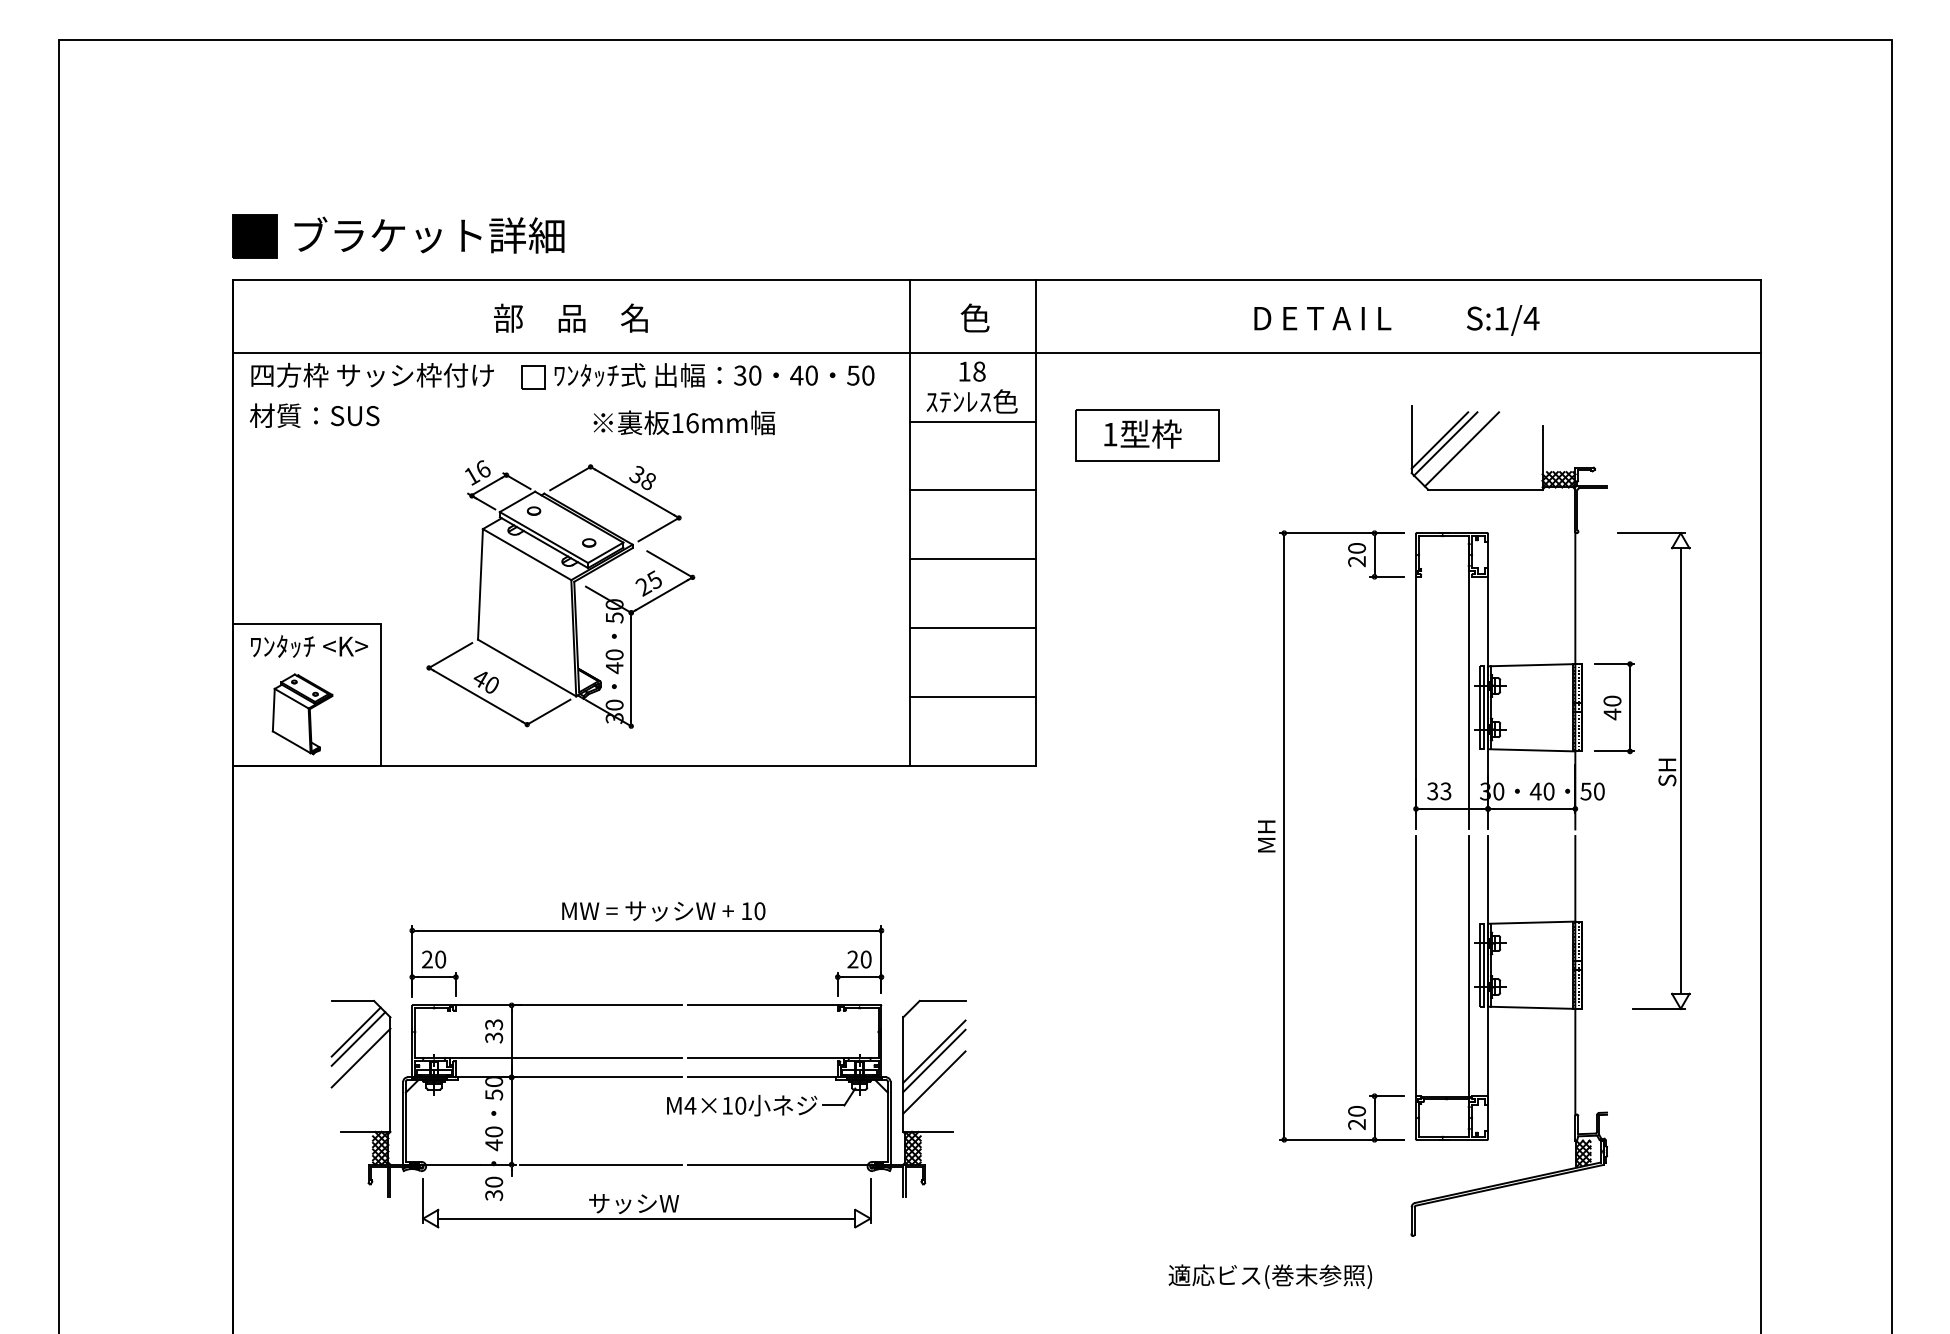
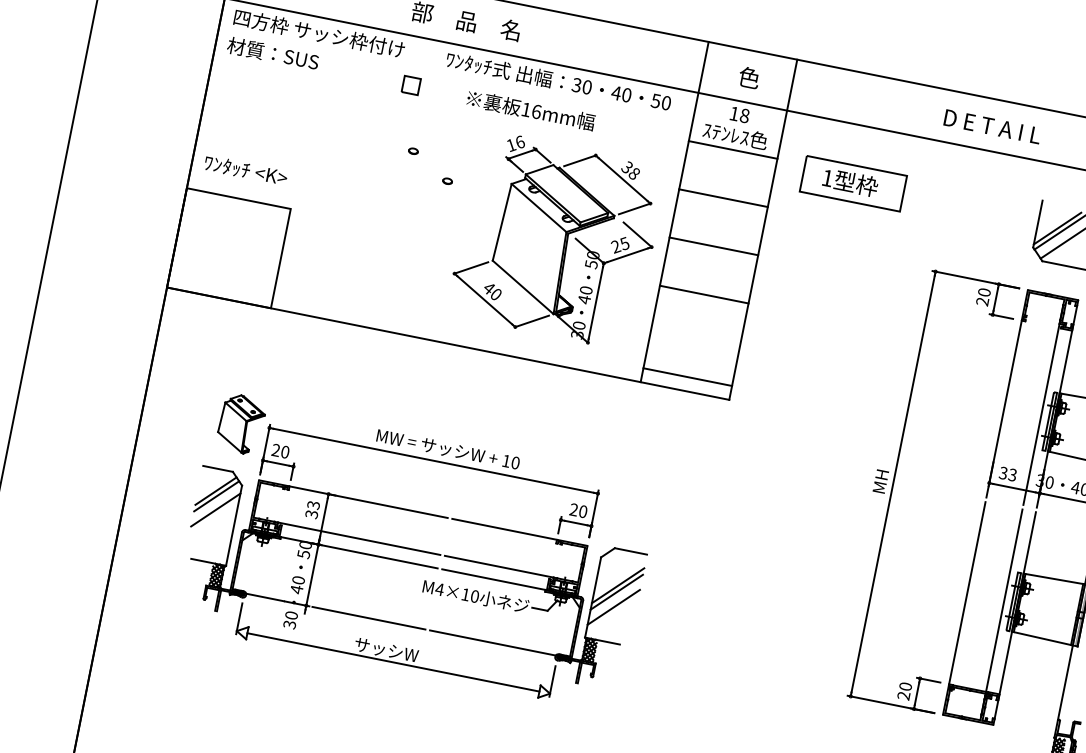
part: (533, 377) -> (411, 85), moved
part: (560, 594) -> (556, 240), moved
text: (309, 646) -> (246, 170), moved
line: (972, 697) -> (687, 377), moved
part: (302, 714) -> (241, 424), moved

